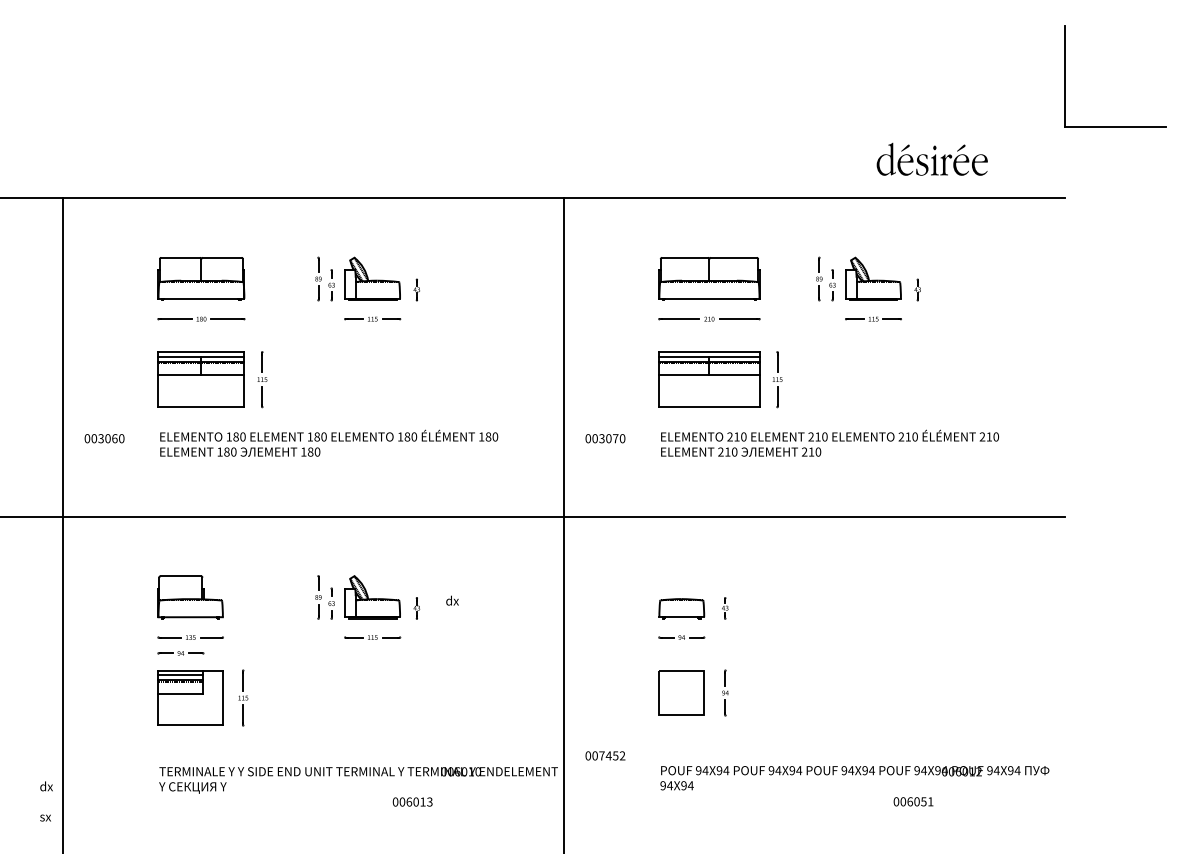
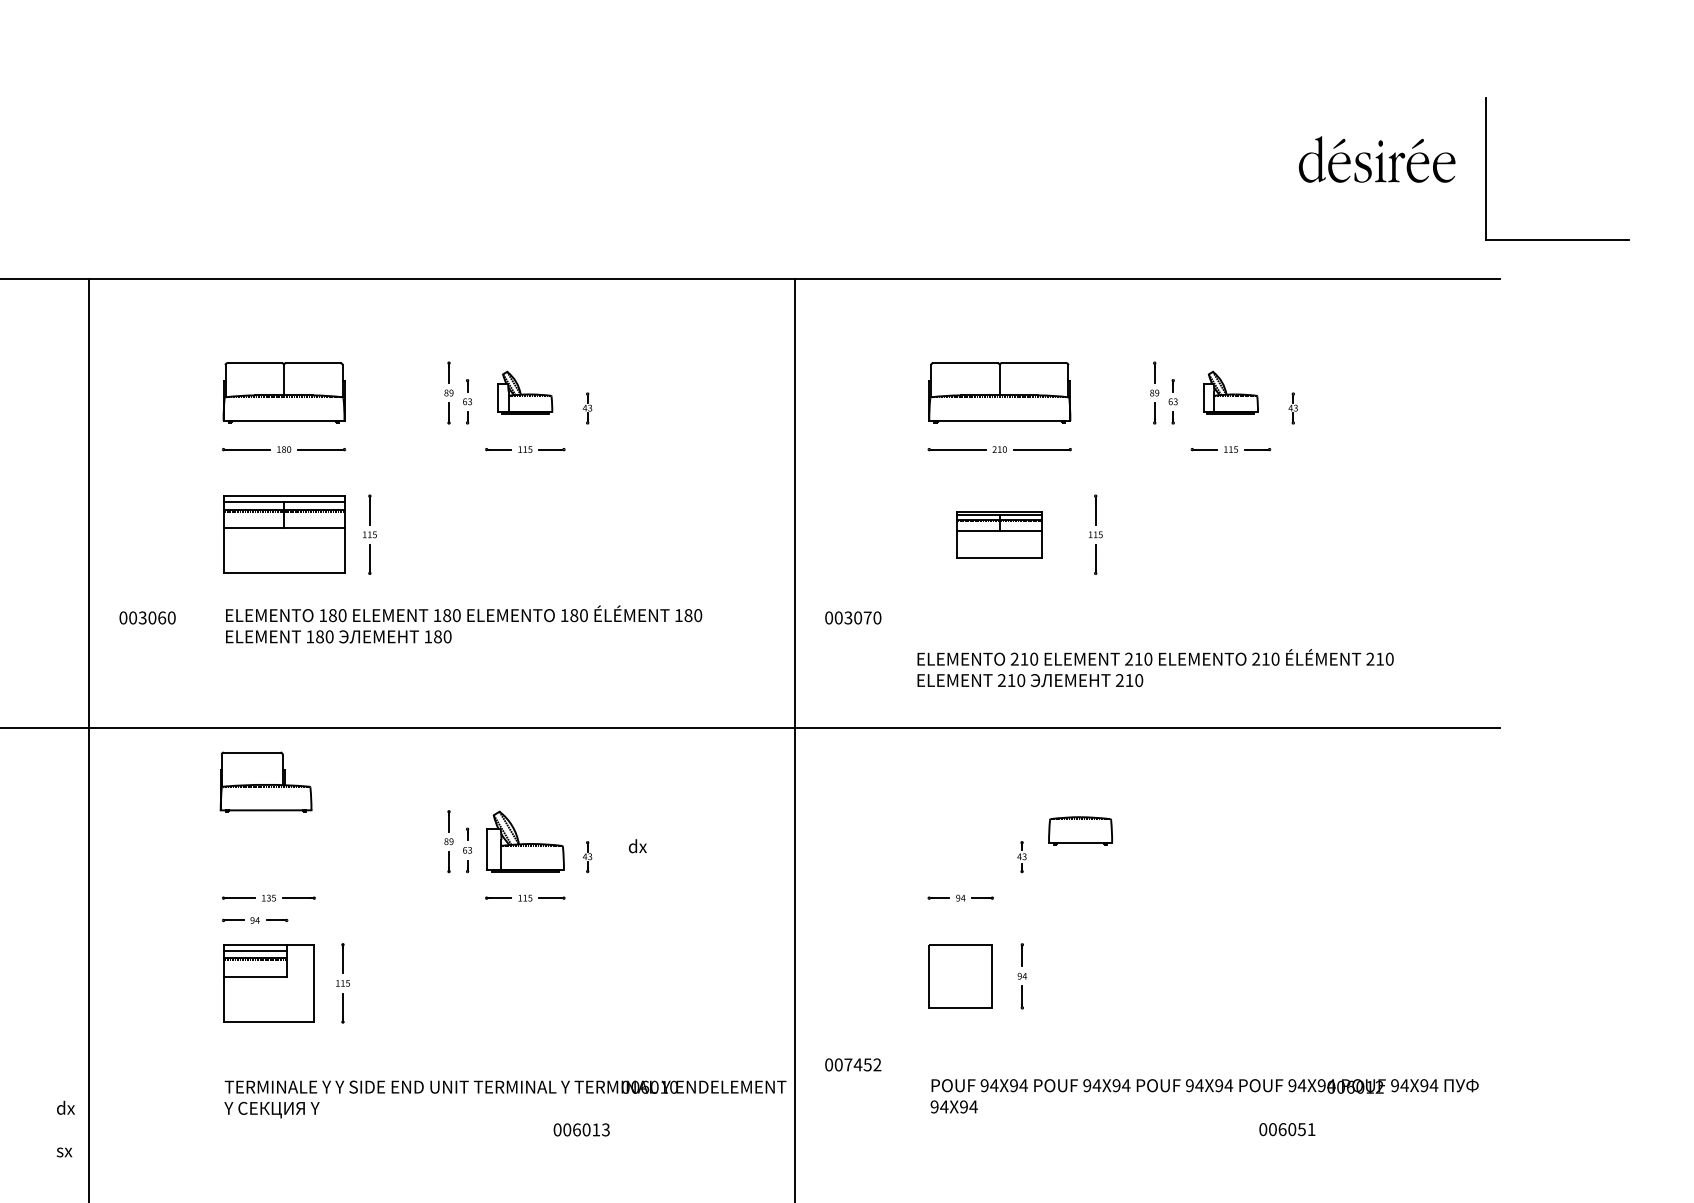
part: (1065, 76) -> (1487, 169), moved
part: (931, 158) -> (1376, 158), moved
part: (372, 278) -> (525, 392), size x0.7
part: (873, 278) -> (1230, 392), size x0.7
part: (709, 379) -> (999, 534), size x0.6
text: (829, 442) -> (1154, 667), moved
part: (190, 597) -> (265, 782), moved
part: (681, 608) -> (1080, 830), moved

